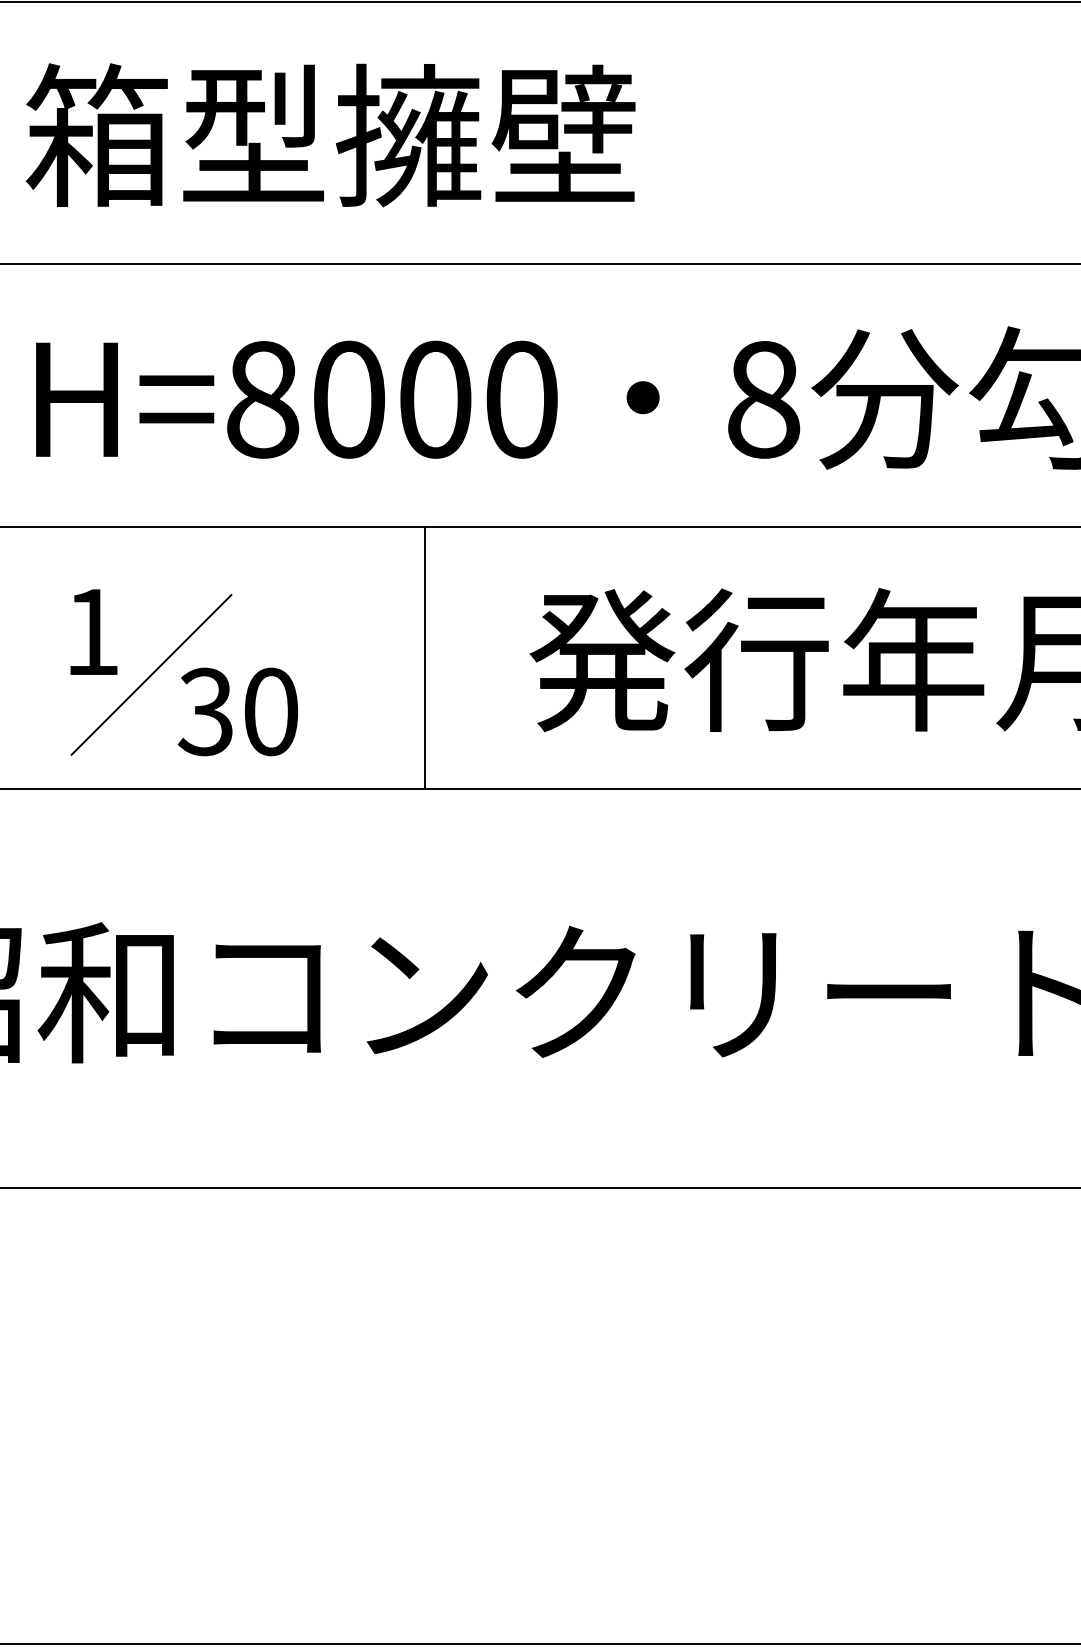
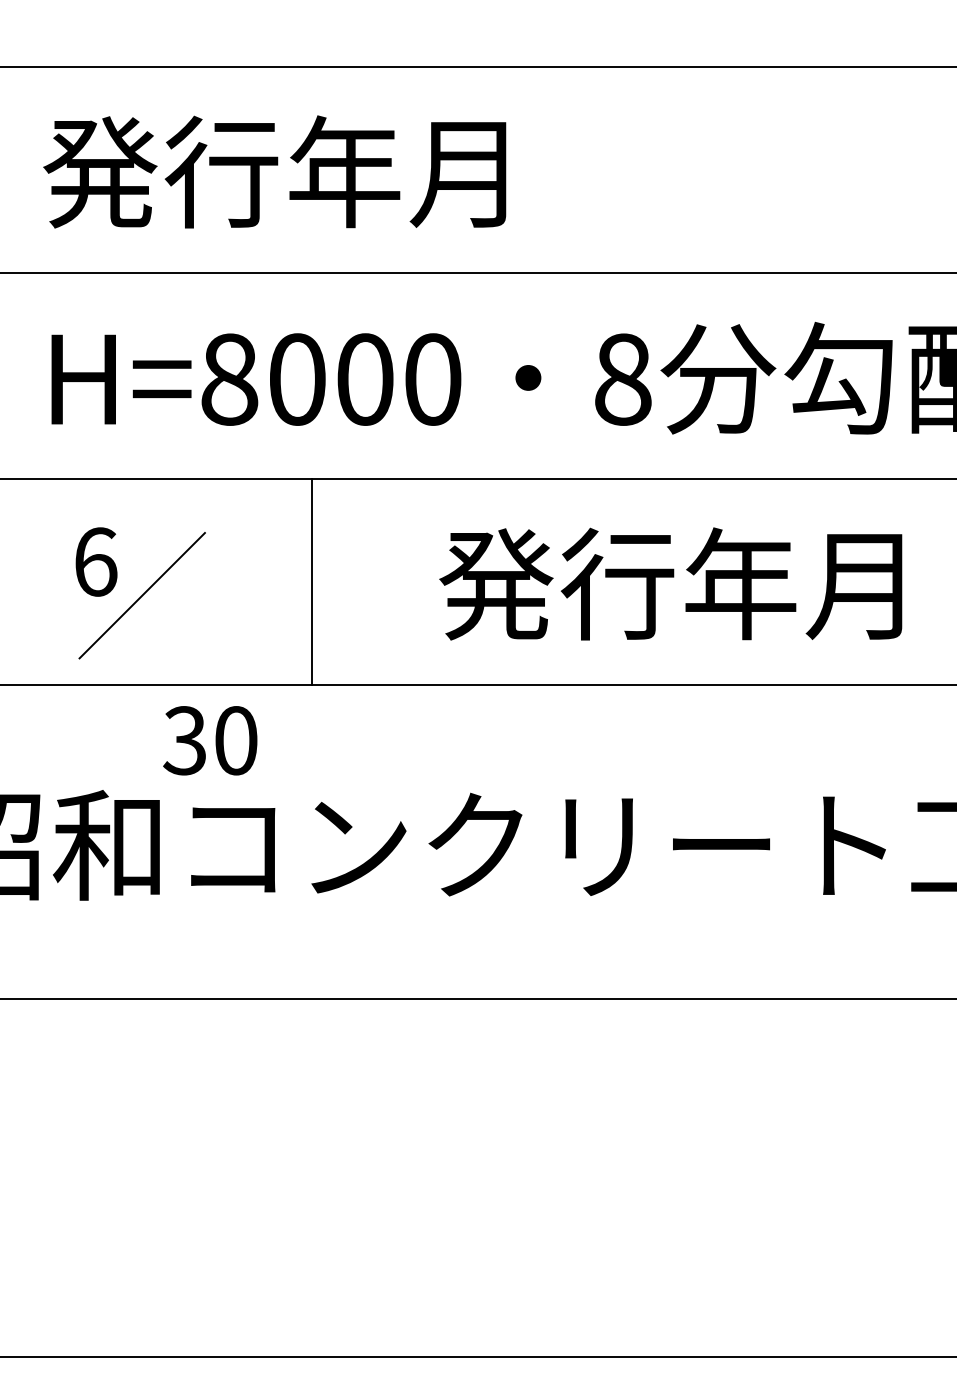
text: (330, 134) -> (282, 171), 箱型擁壁 -> 発行年月
text: (93, 631) -> (96, 561), 1 -> 6
line: (425, 658) -> (312, 582), moved
text: (238, 711) -> (210, 740), moved

